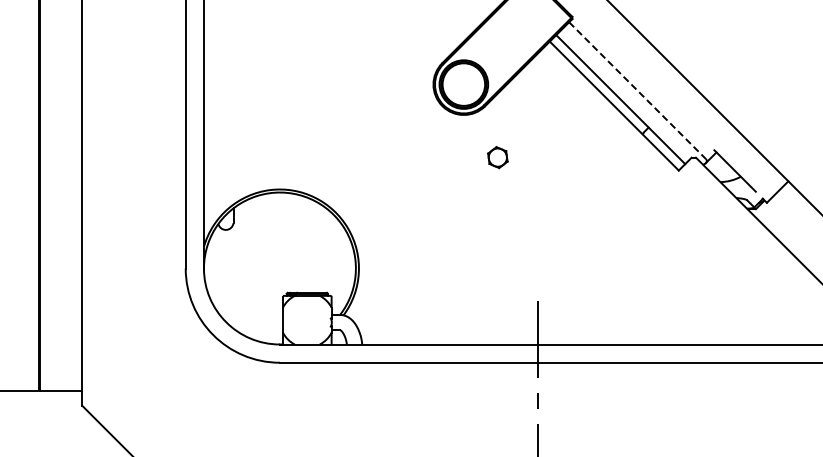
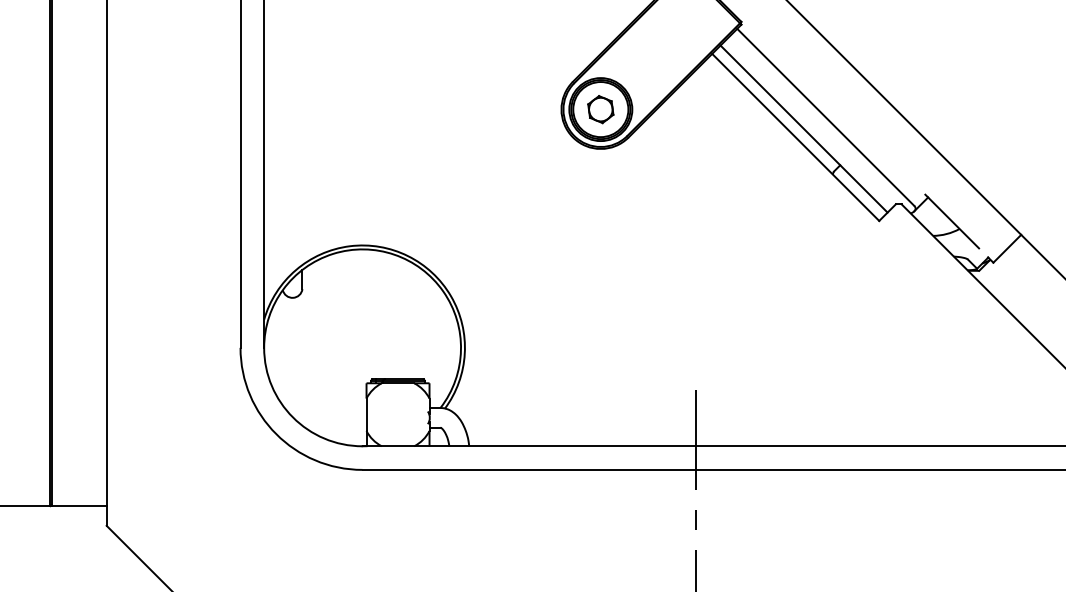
line: (637, 90) -> (825, 117), dashed -> solid
part: (497, 157) -> (600, 109), moved

